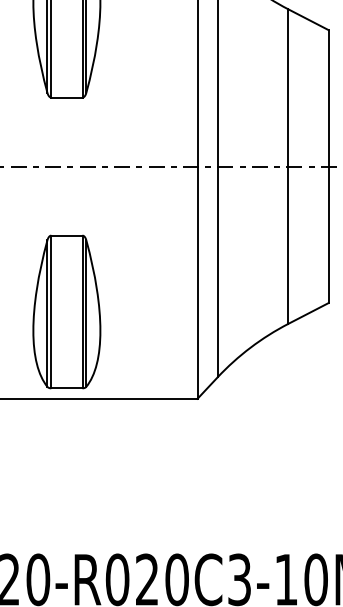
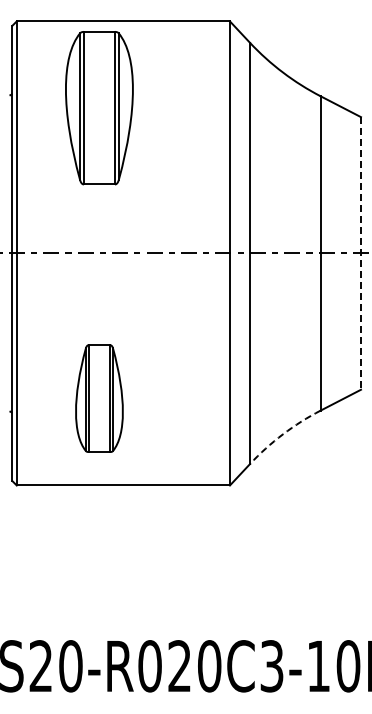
line: (329, 166) -> (361, 253), solid -> dashed
part: (66, 311) -> (99, 398), size x0.7
arc: (251, 347) -> (283, 434), solid -> dashed

